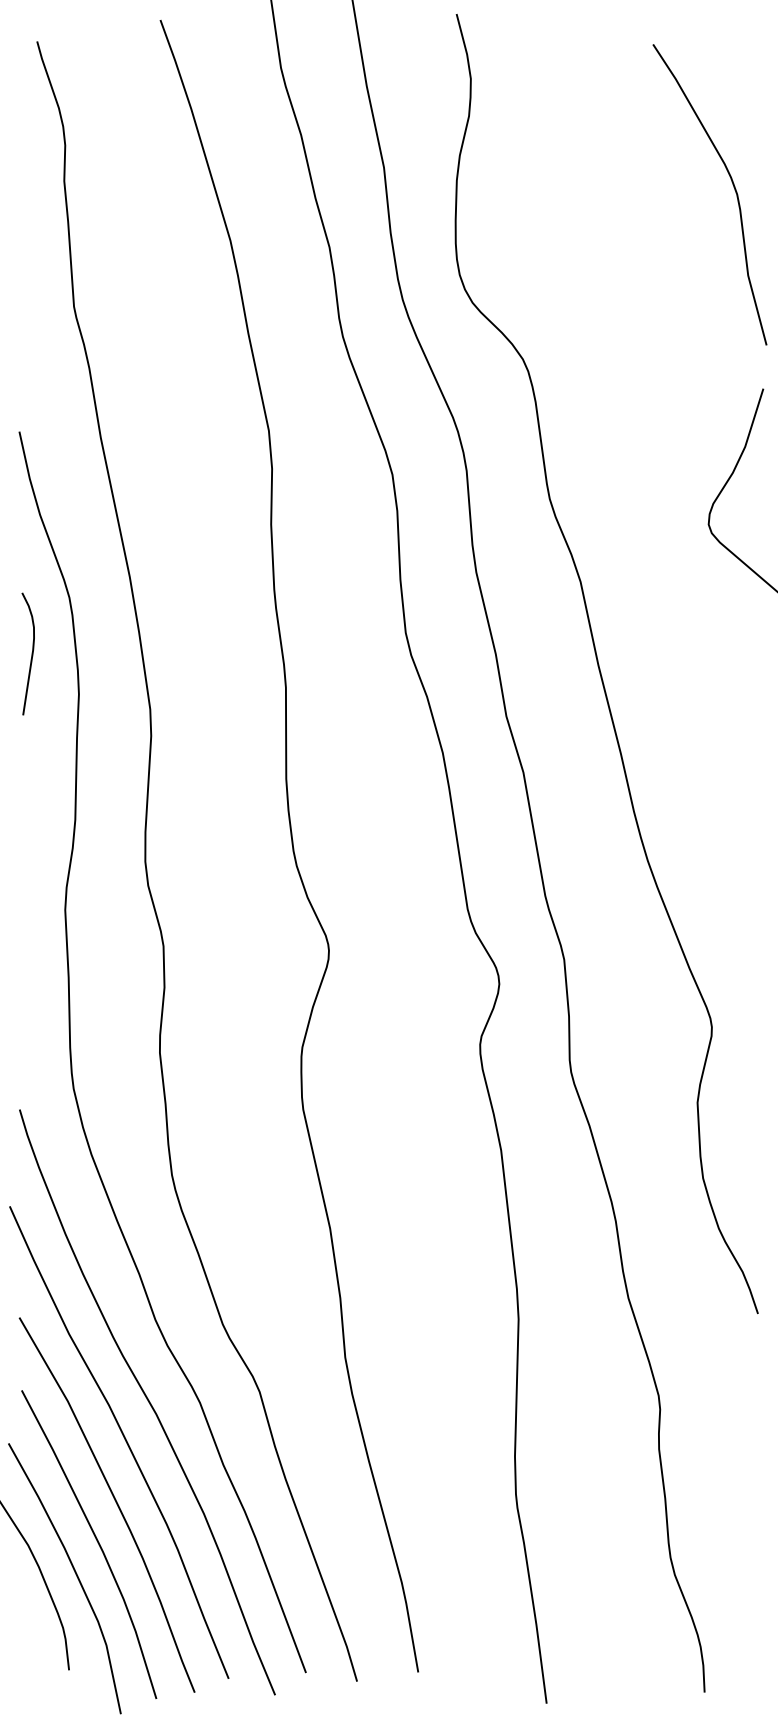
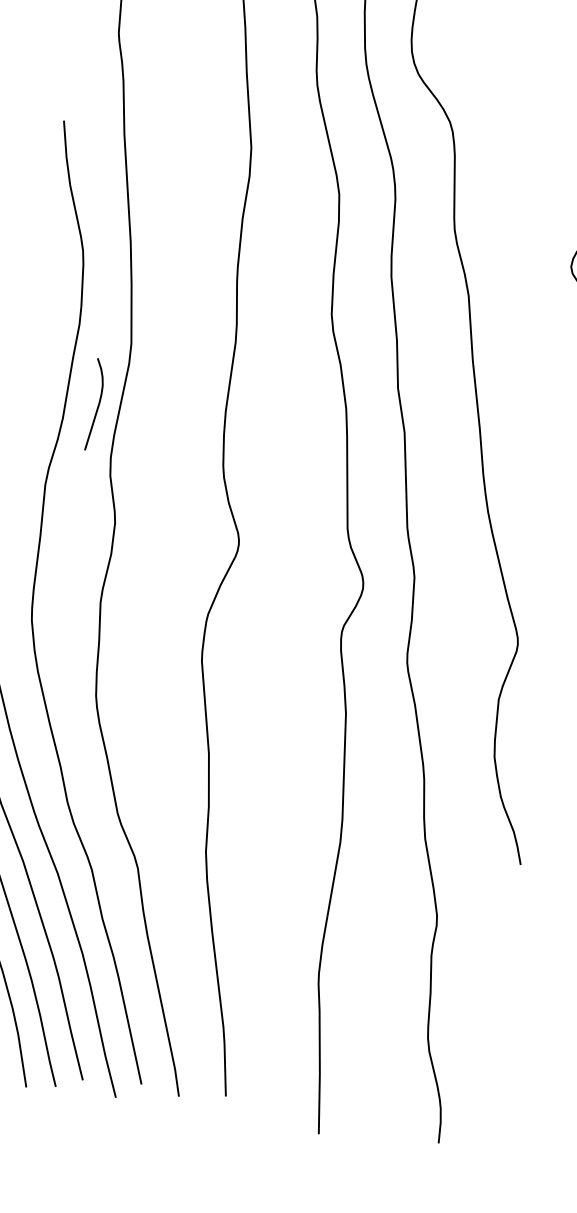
curve: (31, 653) -> (98, 404), moved

